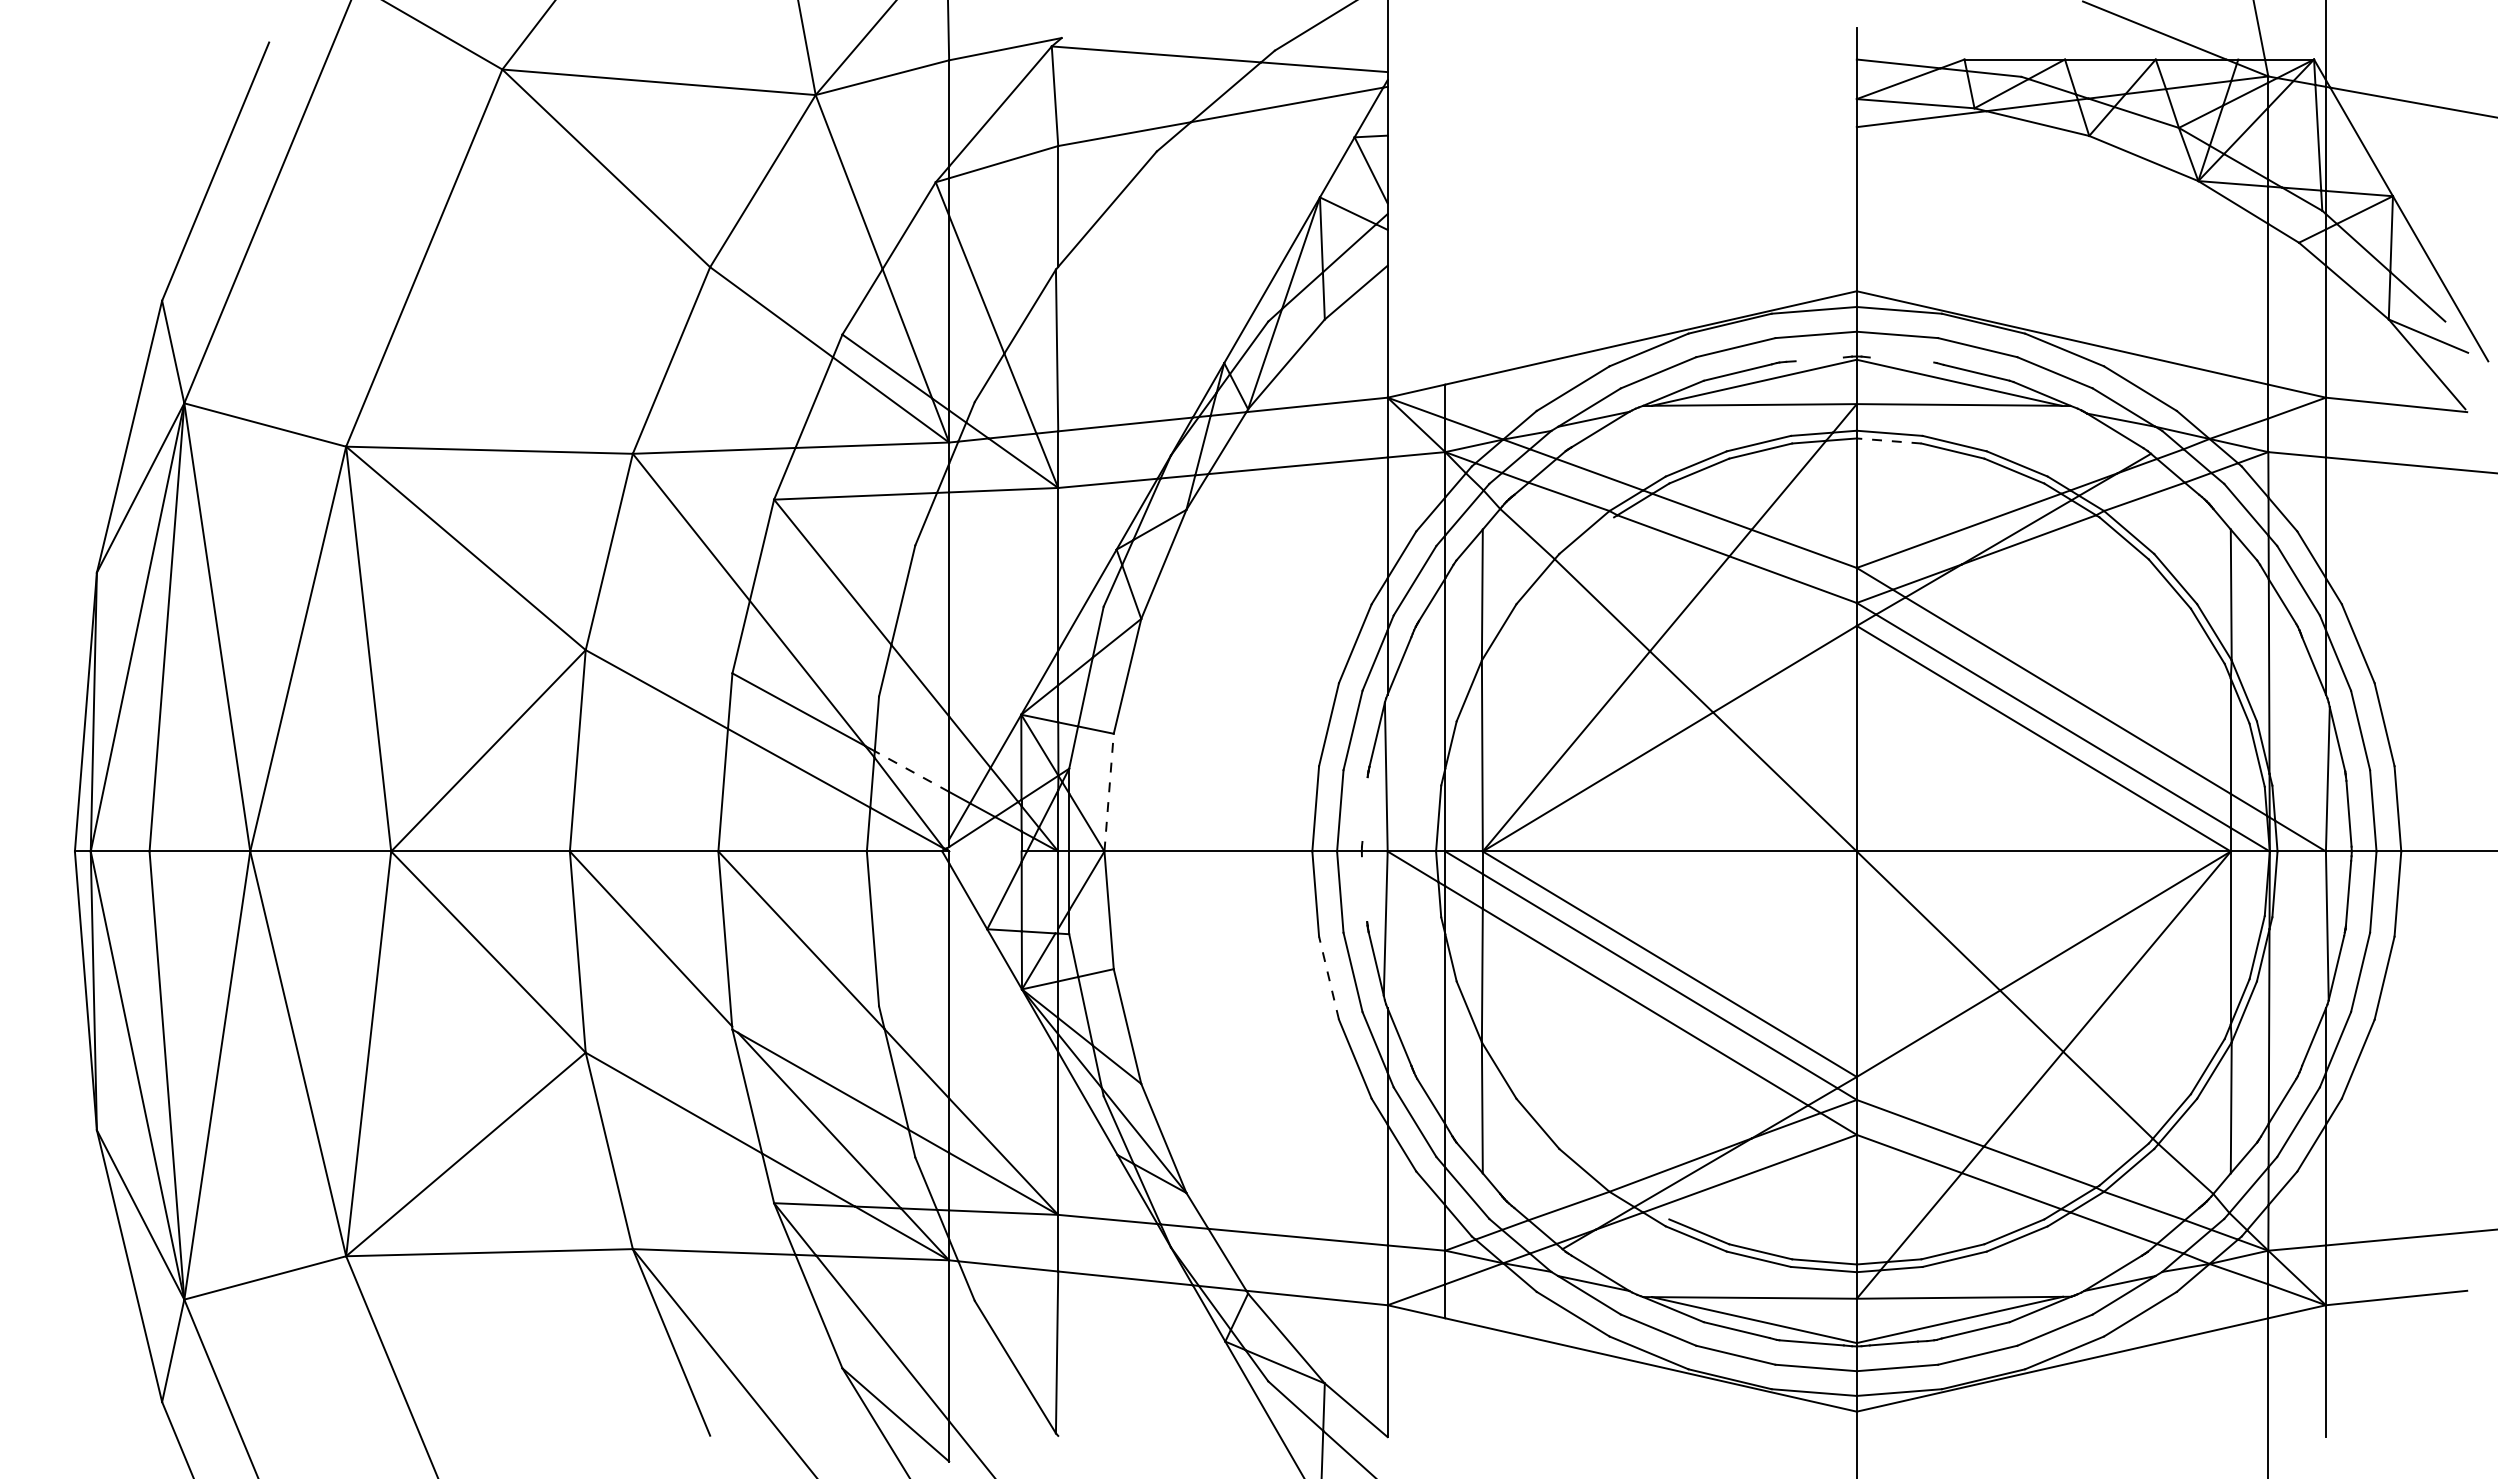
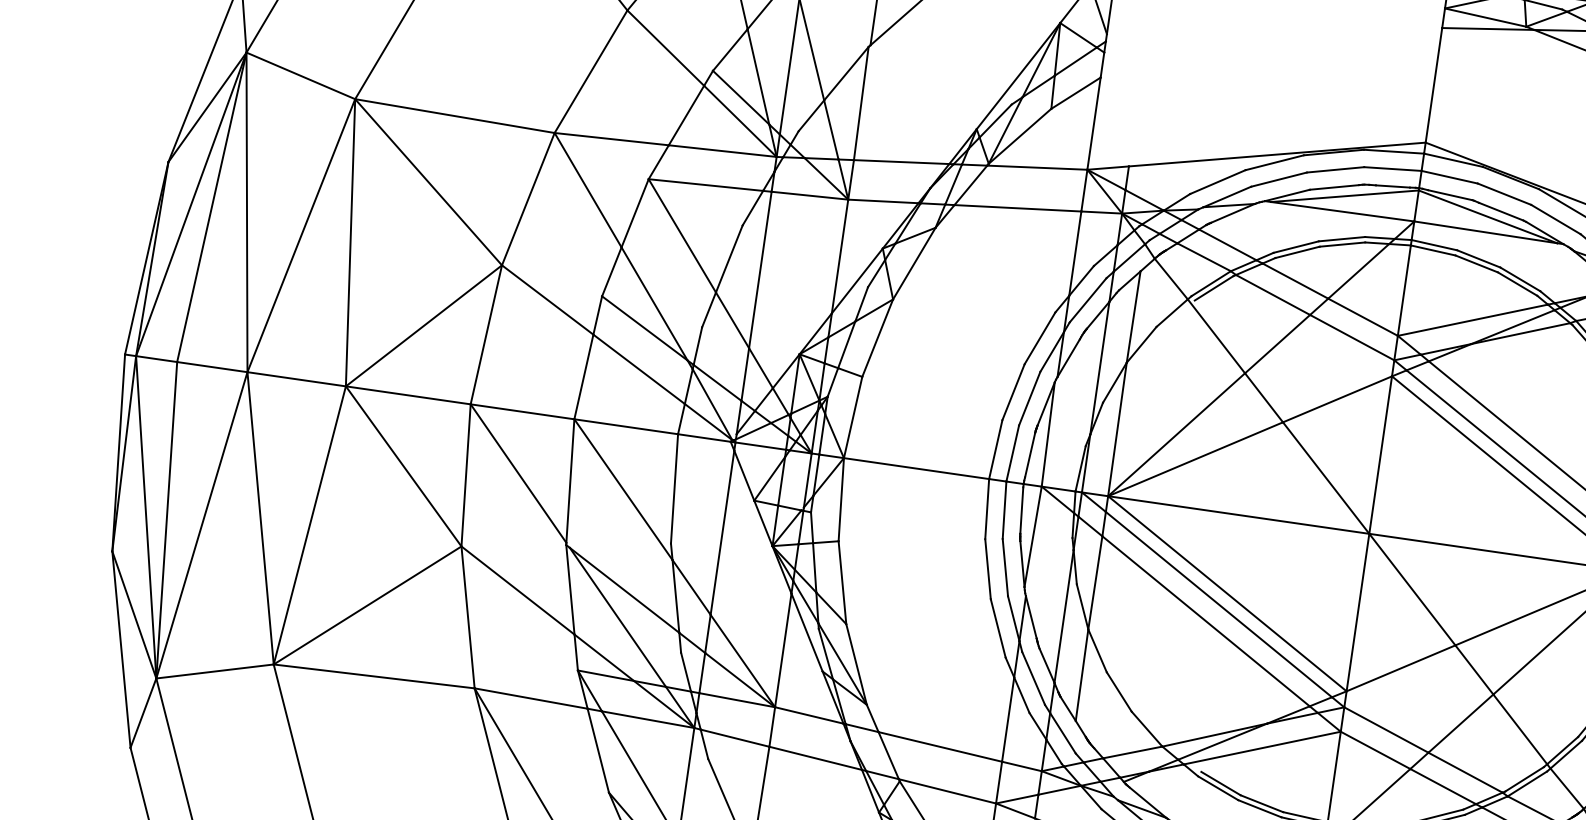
line: (1819, 359) -> (1392, 186), added
line: (1901, 359) -> (1450, 194), added
line: (1888, 440) -> (1432, 250), dashed -> solid
line: (1589, 538) -> (1214, 288), added
line: (911, 771) -> (717, 382), dashed -> solid
line: (1109, 792) -> (853, 417), dashed -> solid
line: (1364, 809) -> (1029, 454), added
line: (985, 851) -> (760, 446), added
line: (1364, 889) -> (1021, 510), added
line: (1329, 978) -> (988, 569), dashed -> solid

